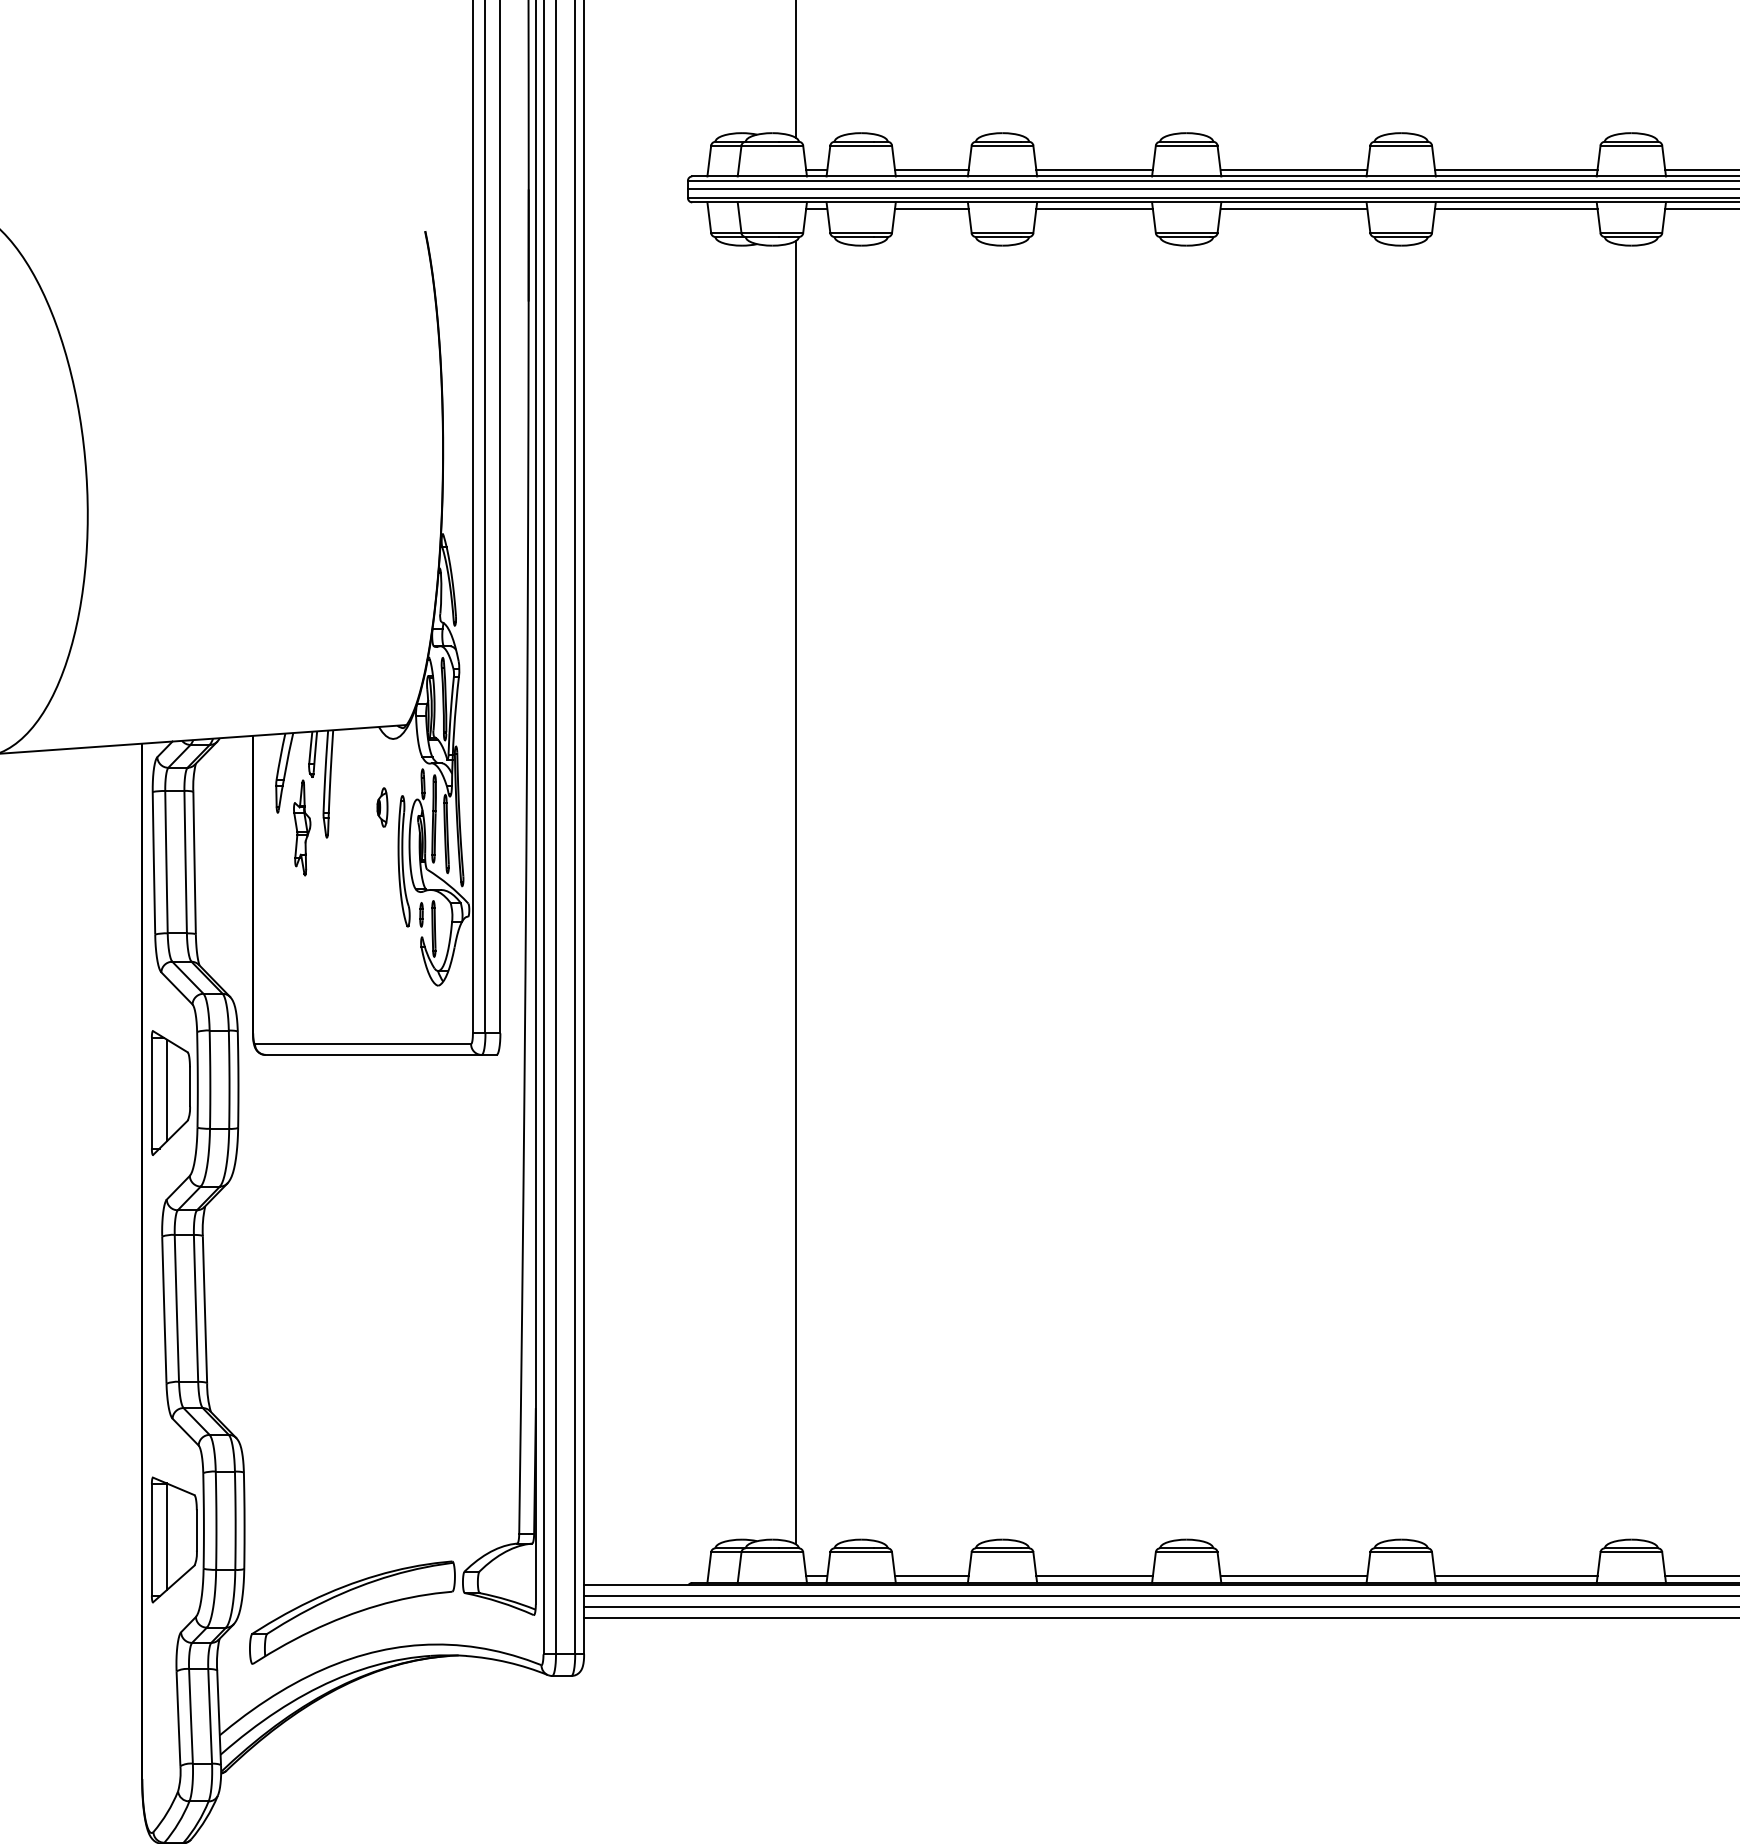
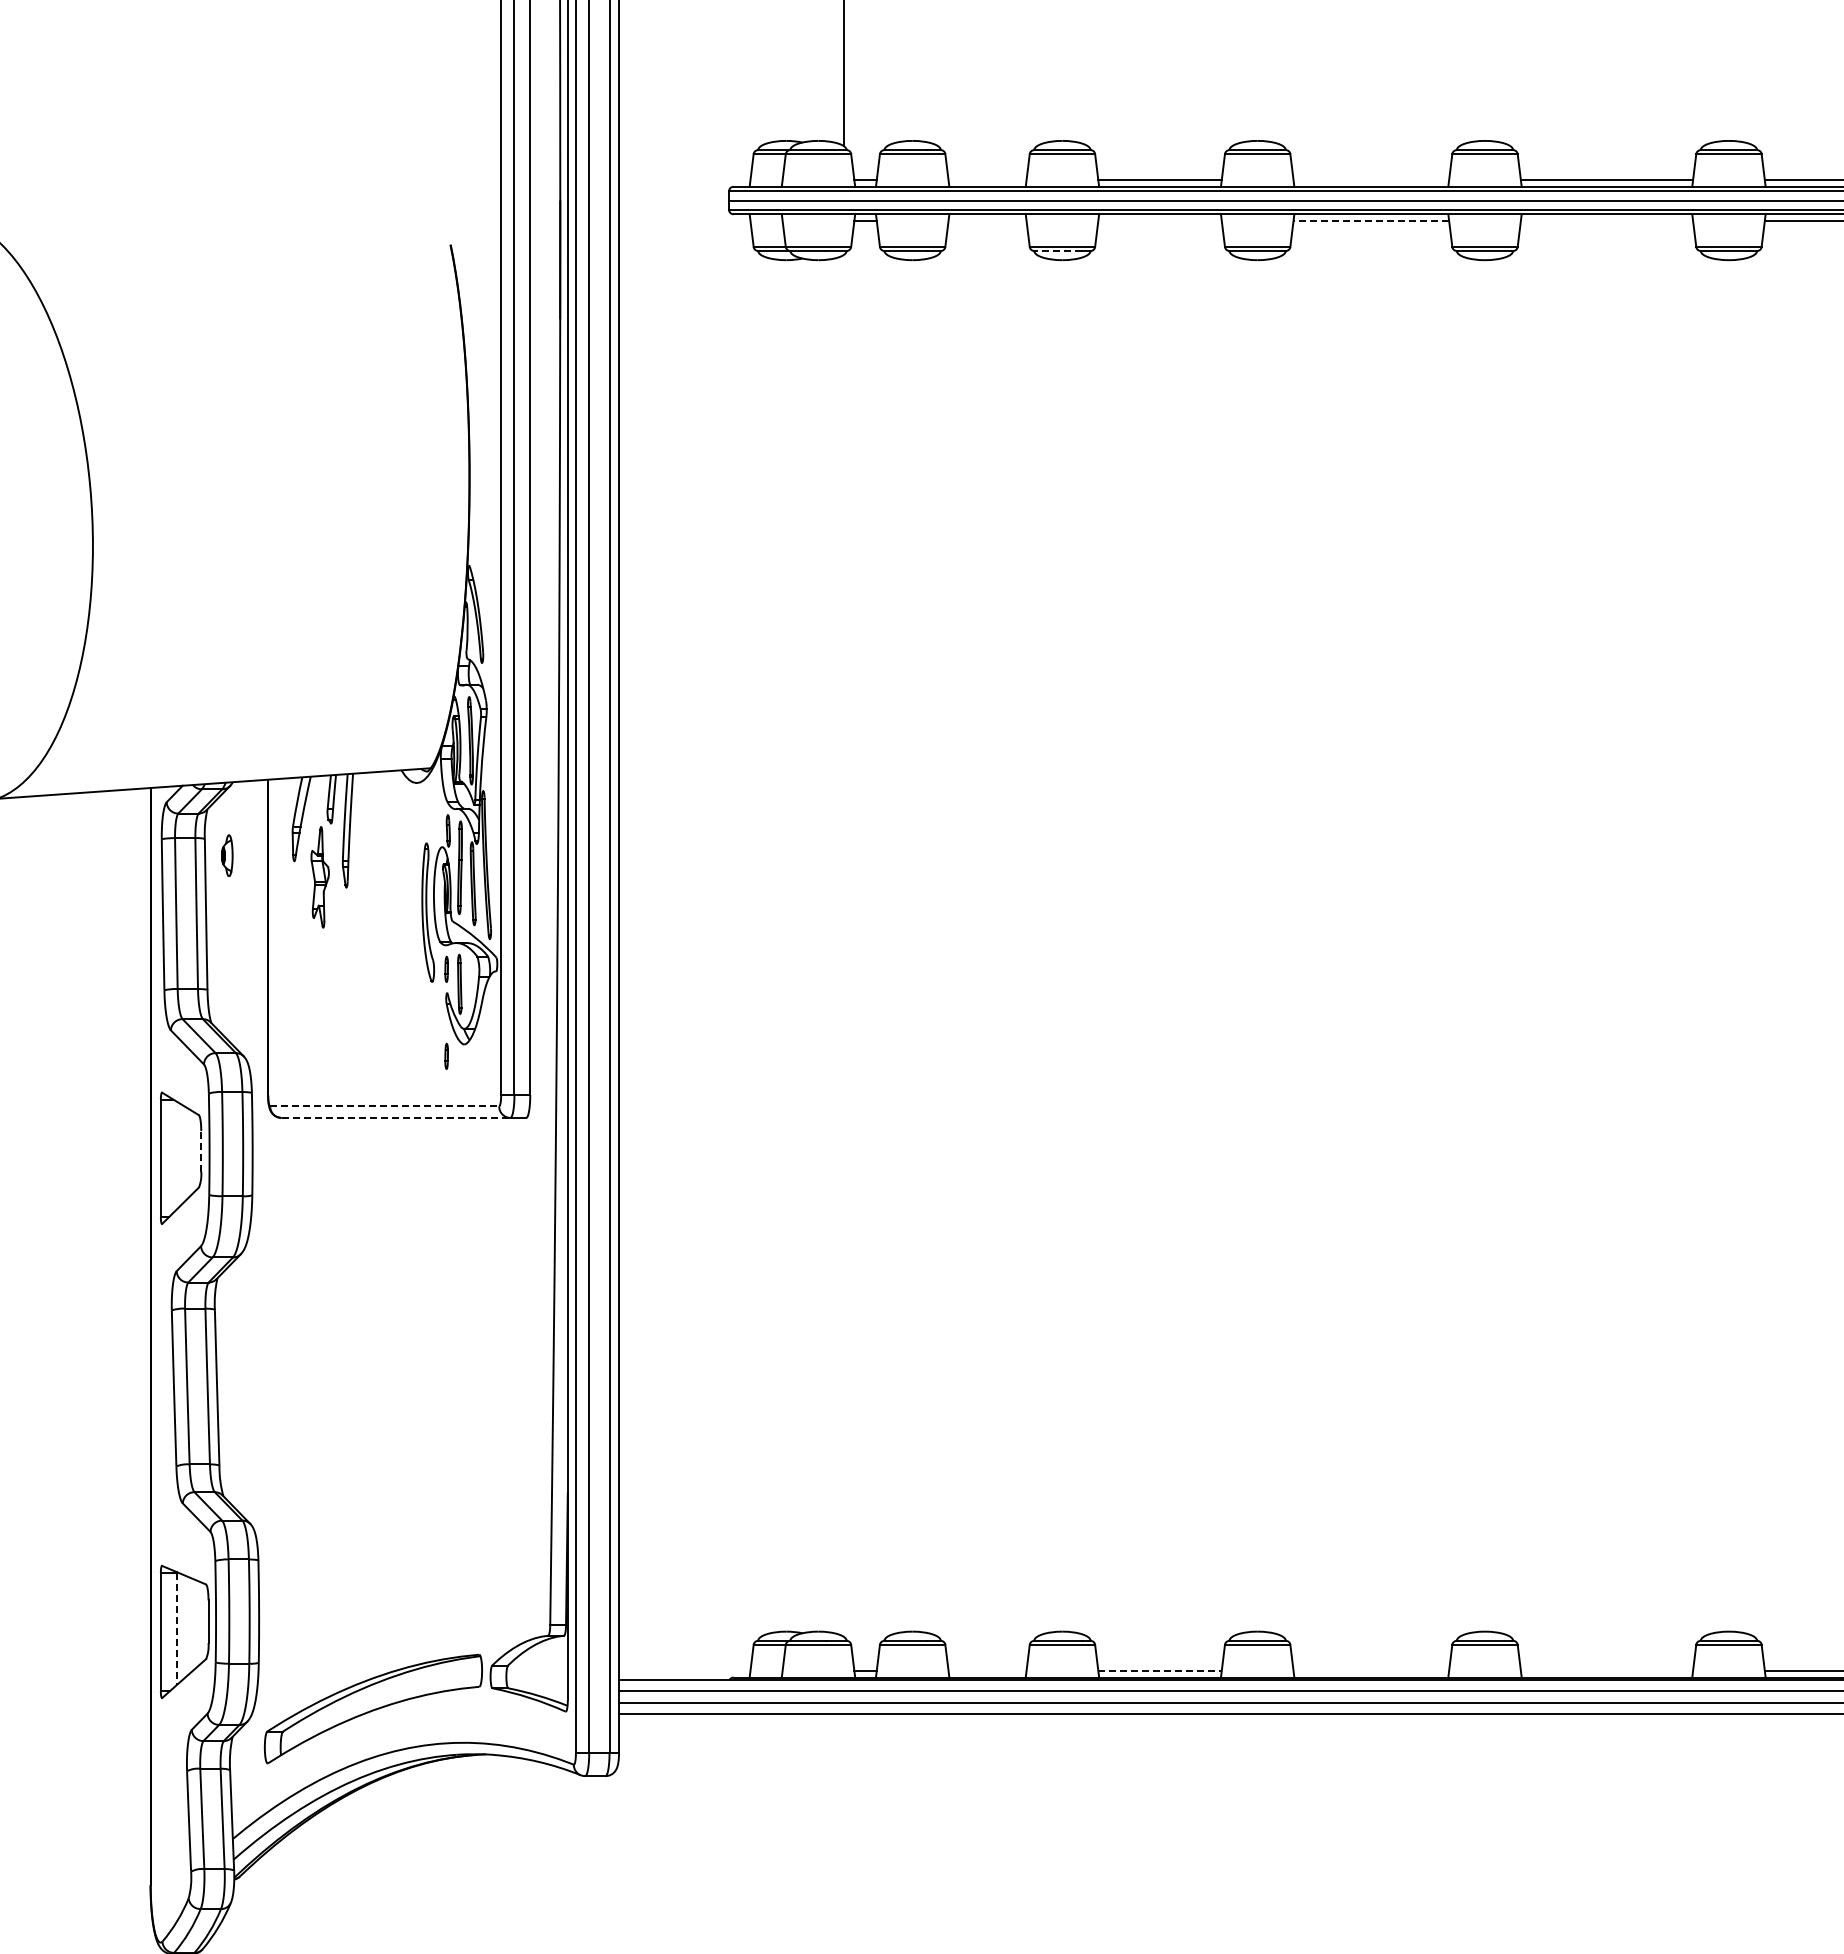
line: (931, 169) -> (987, 179), removed
line: (1294, 169) -> (1371, 179), removed
line: (931, 209) -> (987, 221), removed
line: (1094, 209) -> (1159, 221), removed
line: (1294, 209) -> (1371, 221), solid -> dashed
line: (1515, 209) -> (1606, 221), removed
line: (997, 237) -> (1057, 251), solid -> dashed
part: (382, 807) -> (227, 855), moved
line: (795, 892) -> (843, 945), removed
line: (421, 996) -> (446, 1055), added
line: (363, 1044) -> (385, 1106), solid -> dashed
line: (374, 1054) -> (396, 1117), solid -> dashed
line: (190, 1085) -> (201, 1150), solid -> dashed
line: (166, 1090) -> (176, 1155), removed
line: (166, 1537) -> (176, 1629), solid -> dashed
line: (931, 1576) -> (987, 1670), removed
line: (1095, 1576) -> (1160, 1670), solid -> dashed
line: (1294, 1576) -> (1371, 1670), removed
line: (1515, 1576) -> (1606, 1670), removed

